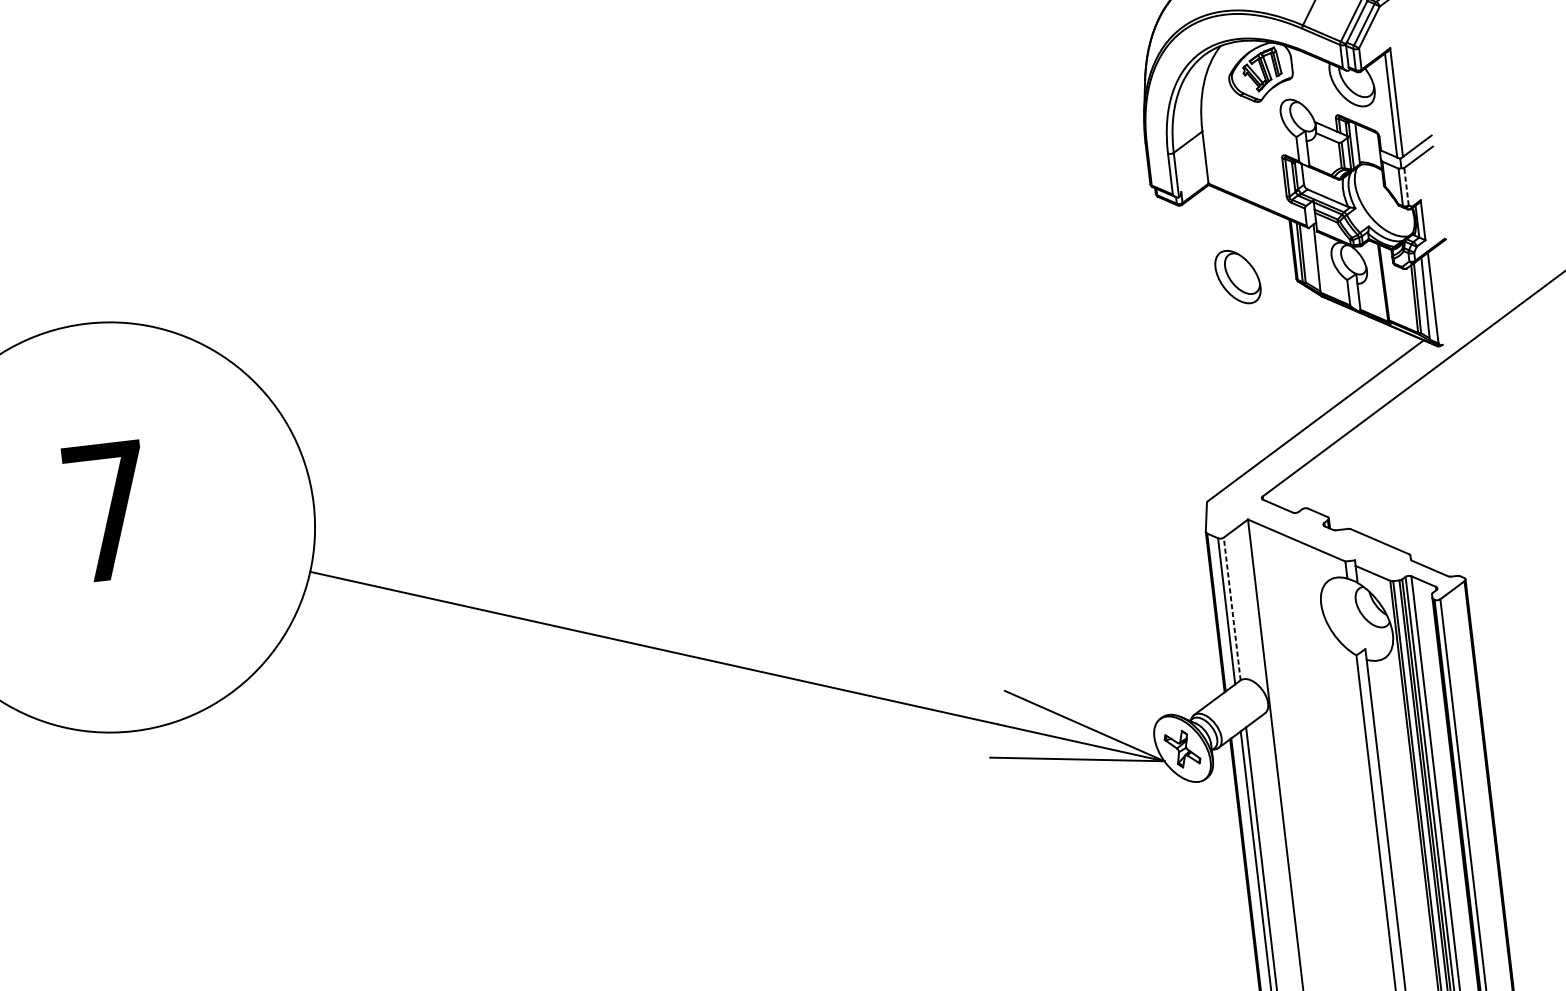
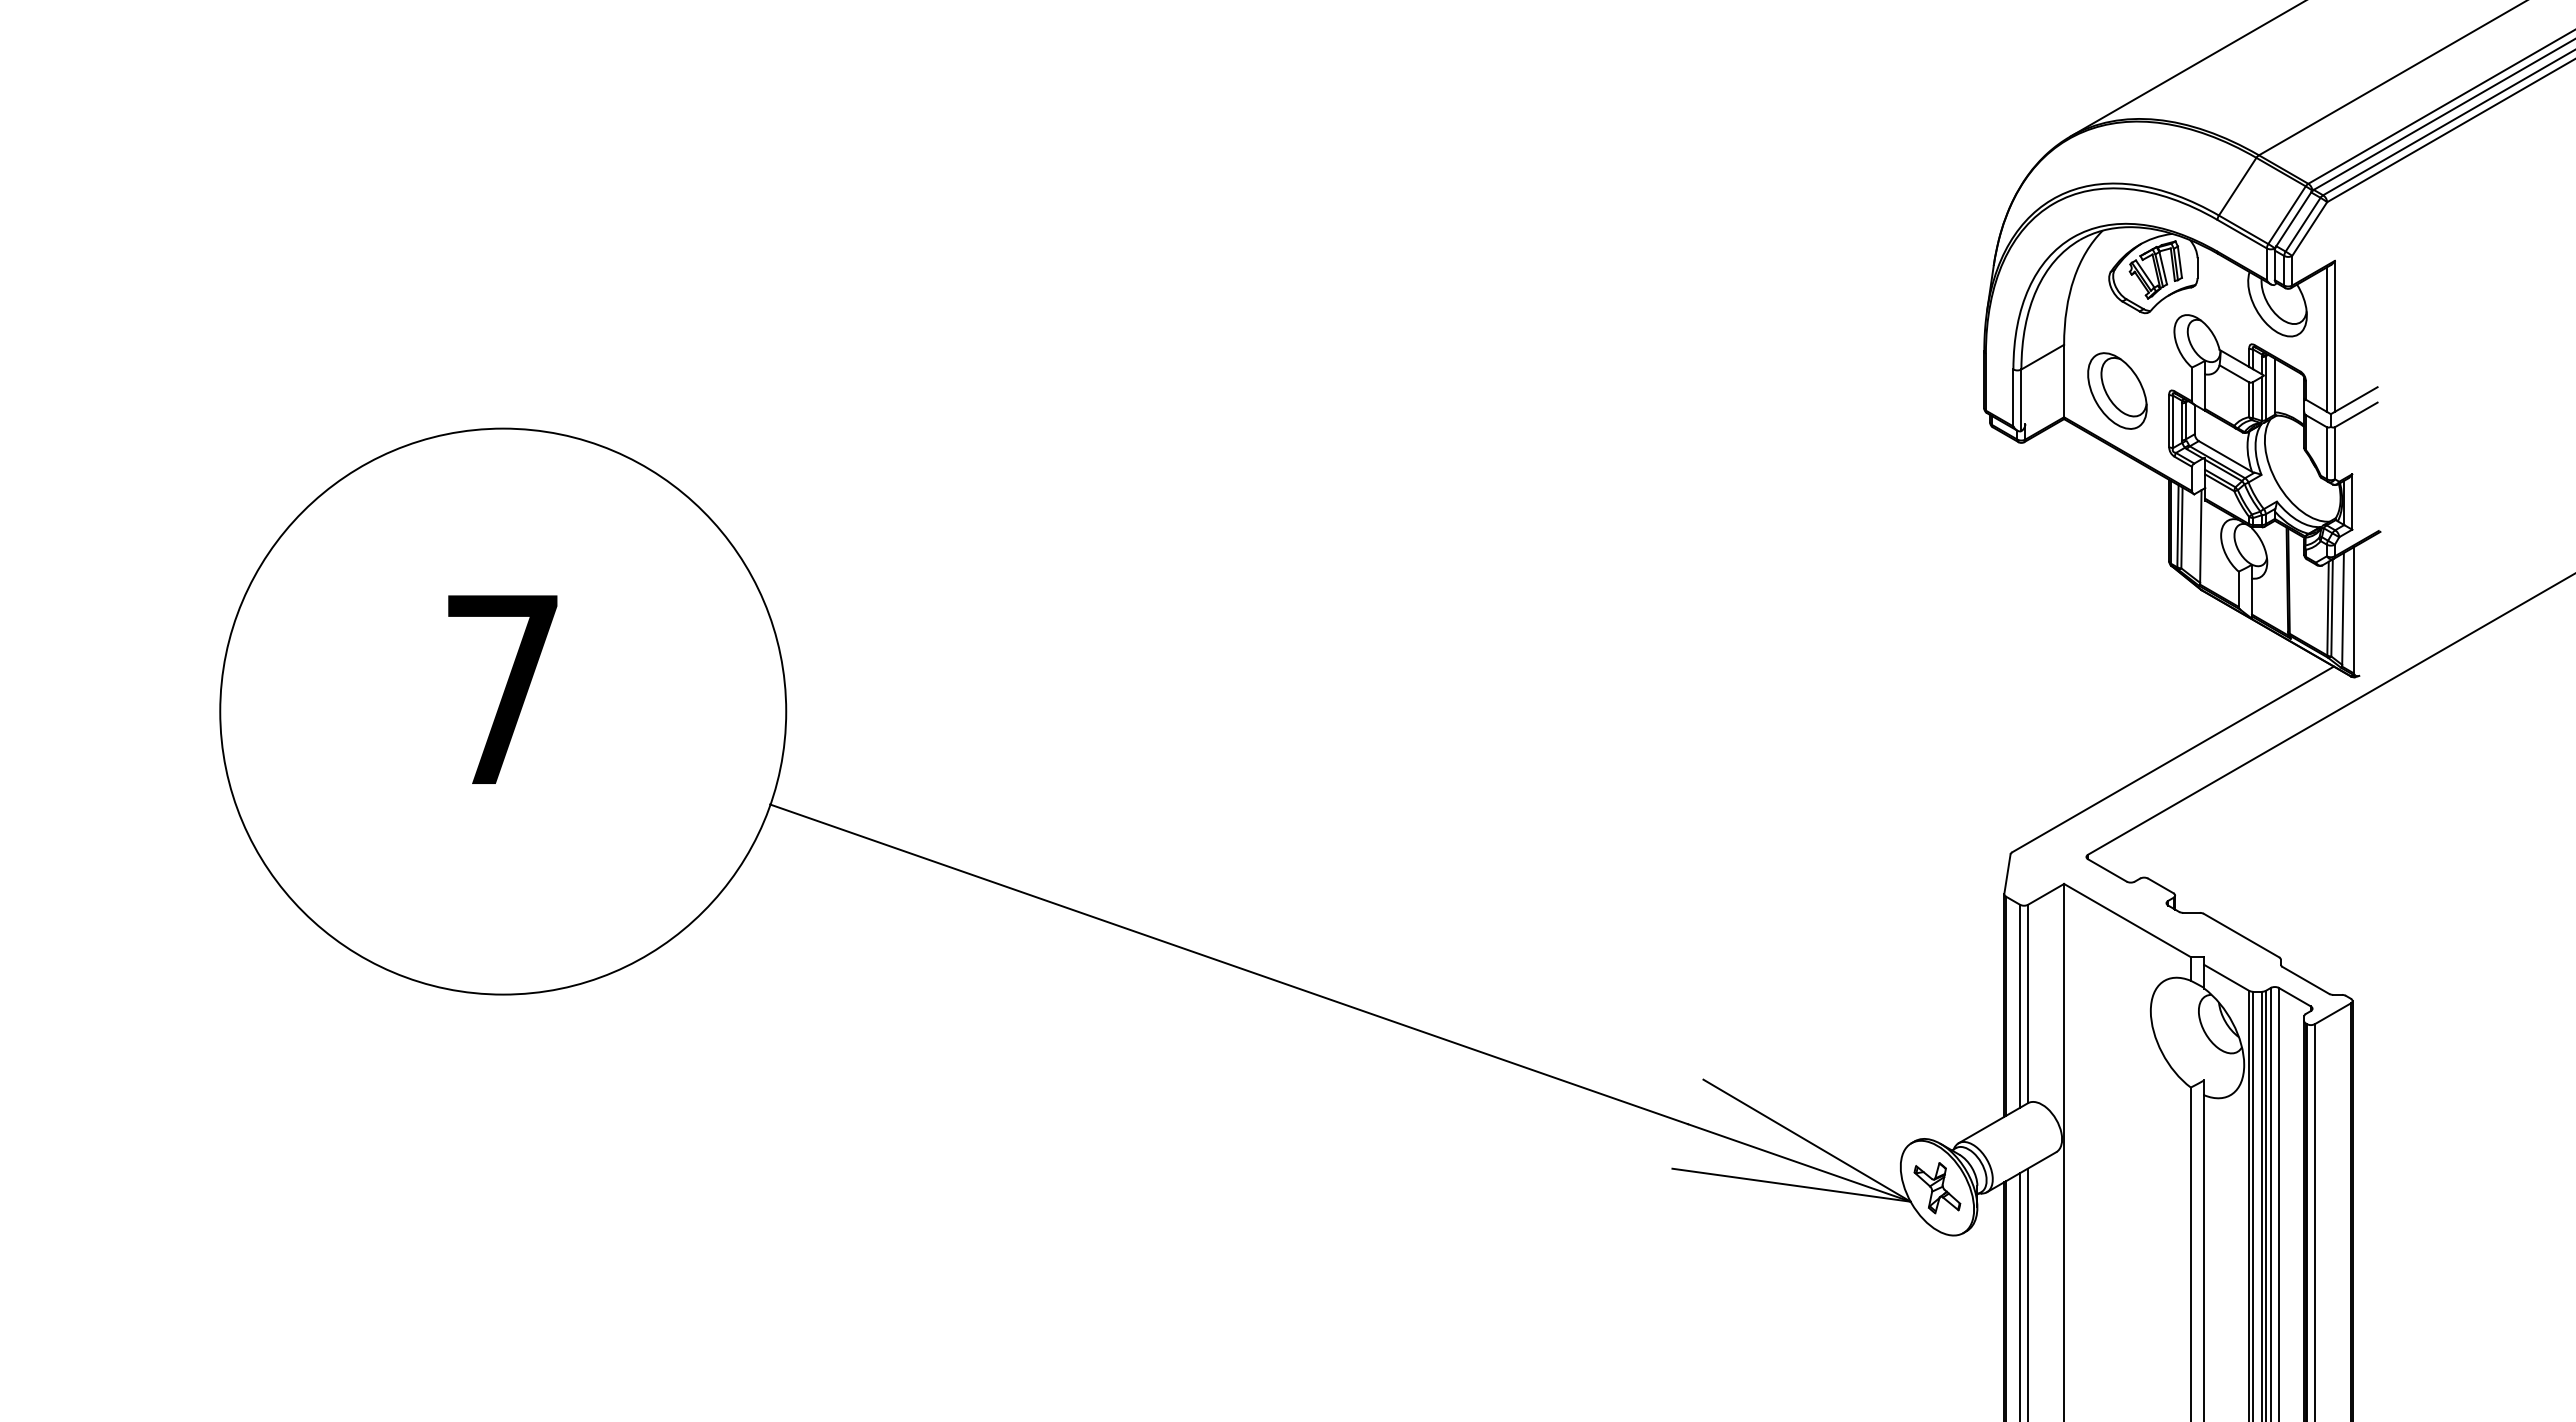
line: (1406, 186) -> (2334, 453), dashed -> solid
part: (1237, 276) -> (2117, 390), moved
line: (1232, 608) -> (2028, 1003), dashed -> solid

